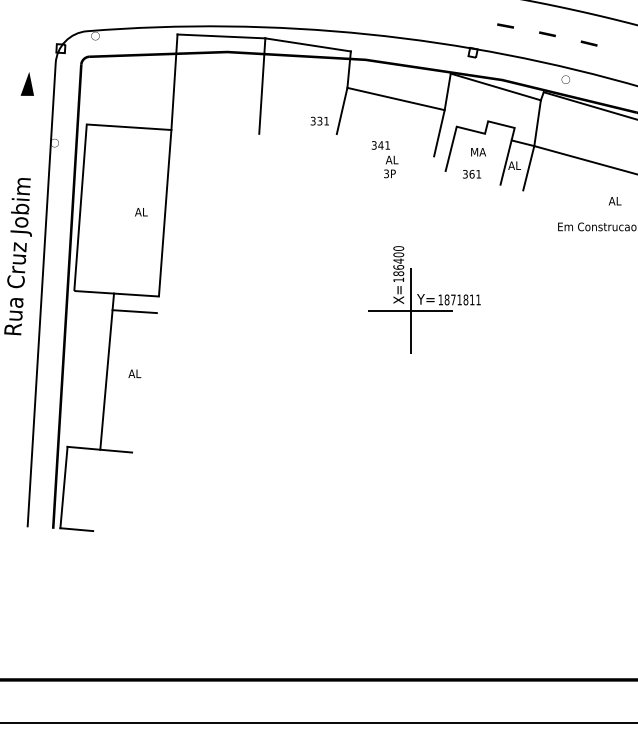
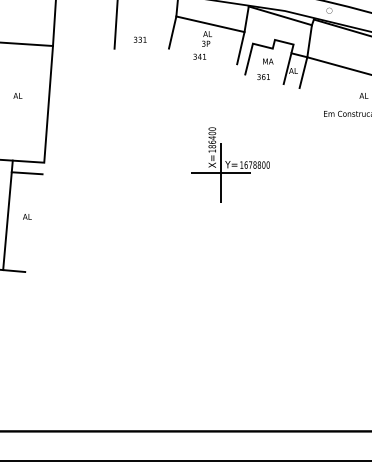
text: (319, 120) -> (139, 39), moved
text: (391, 166) -> (207, 38), moved
text: (141, 212) -> (18, 96), moved
text: (462, 299) -> (256, 164), 1871811 -> 1678800

